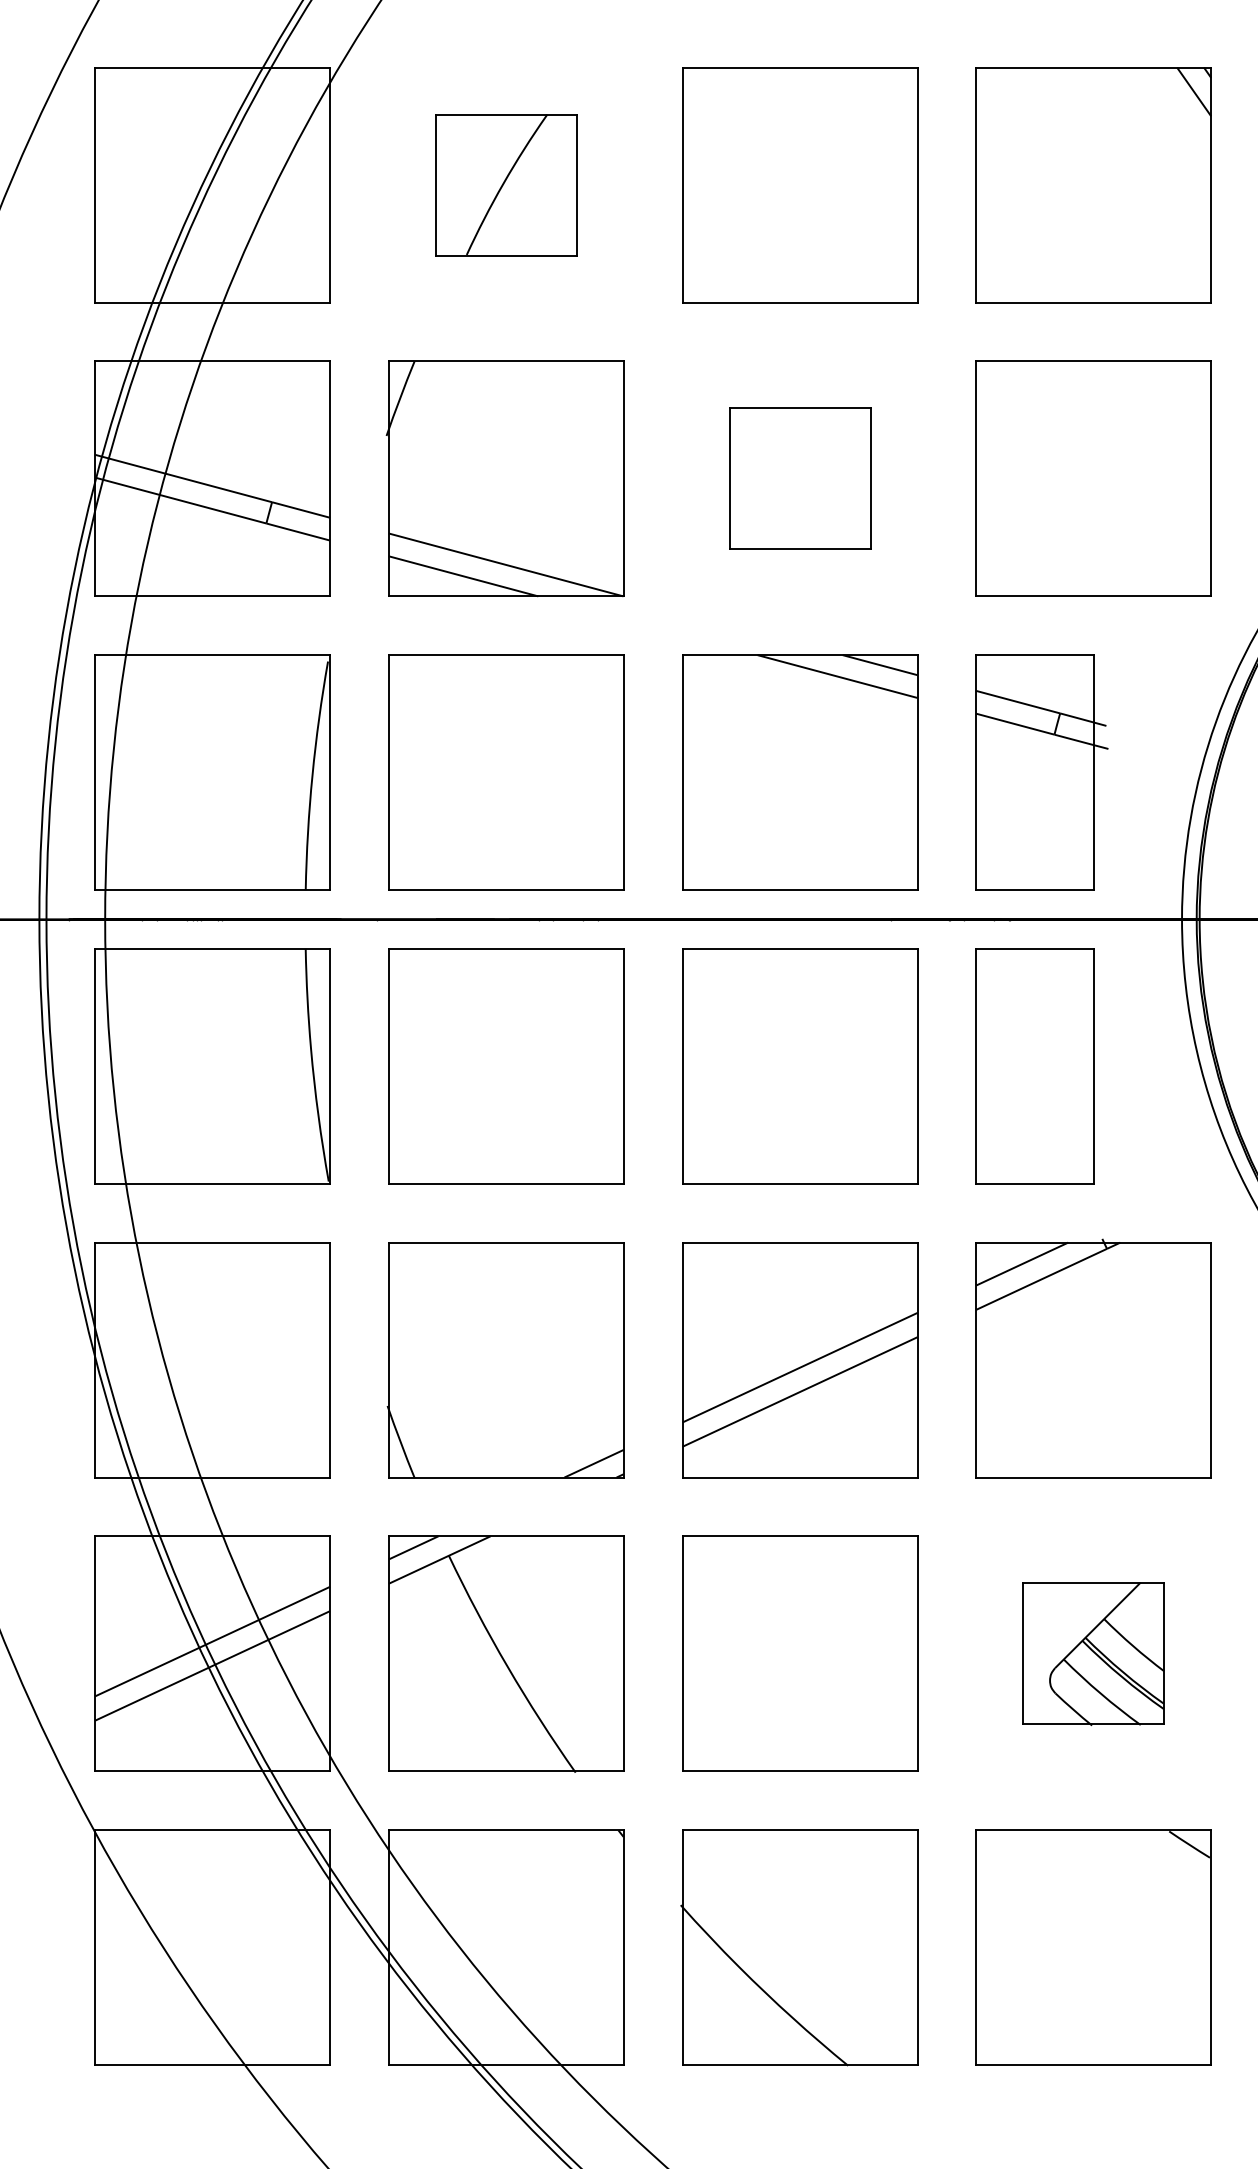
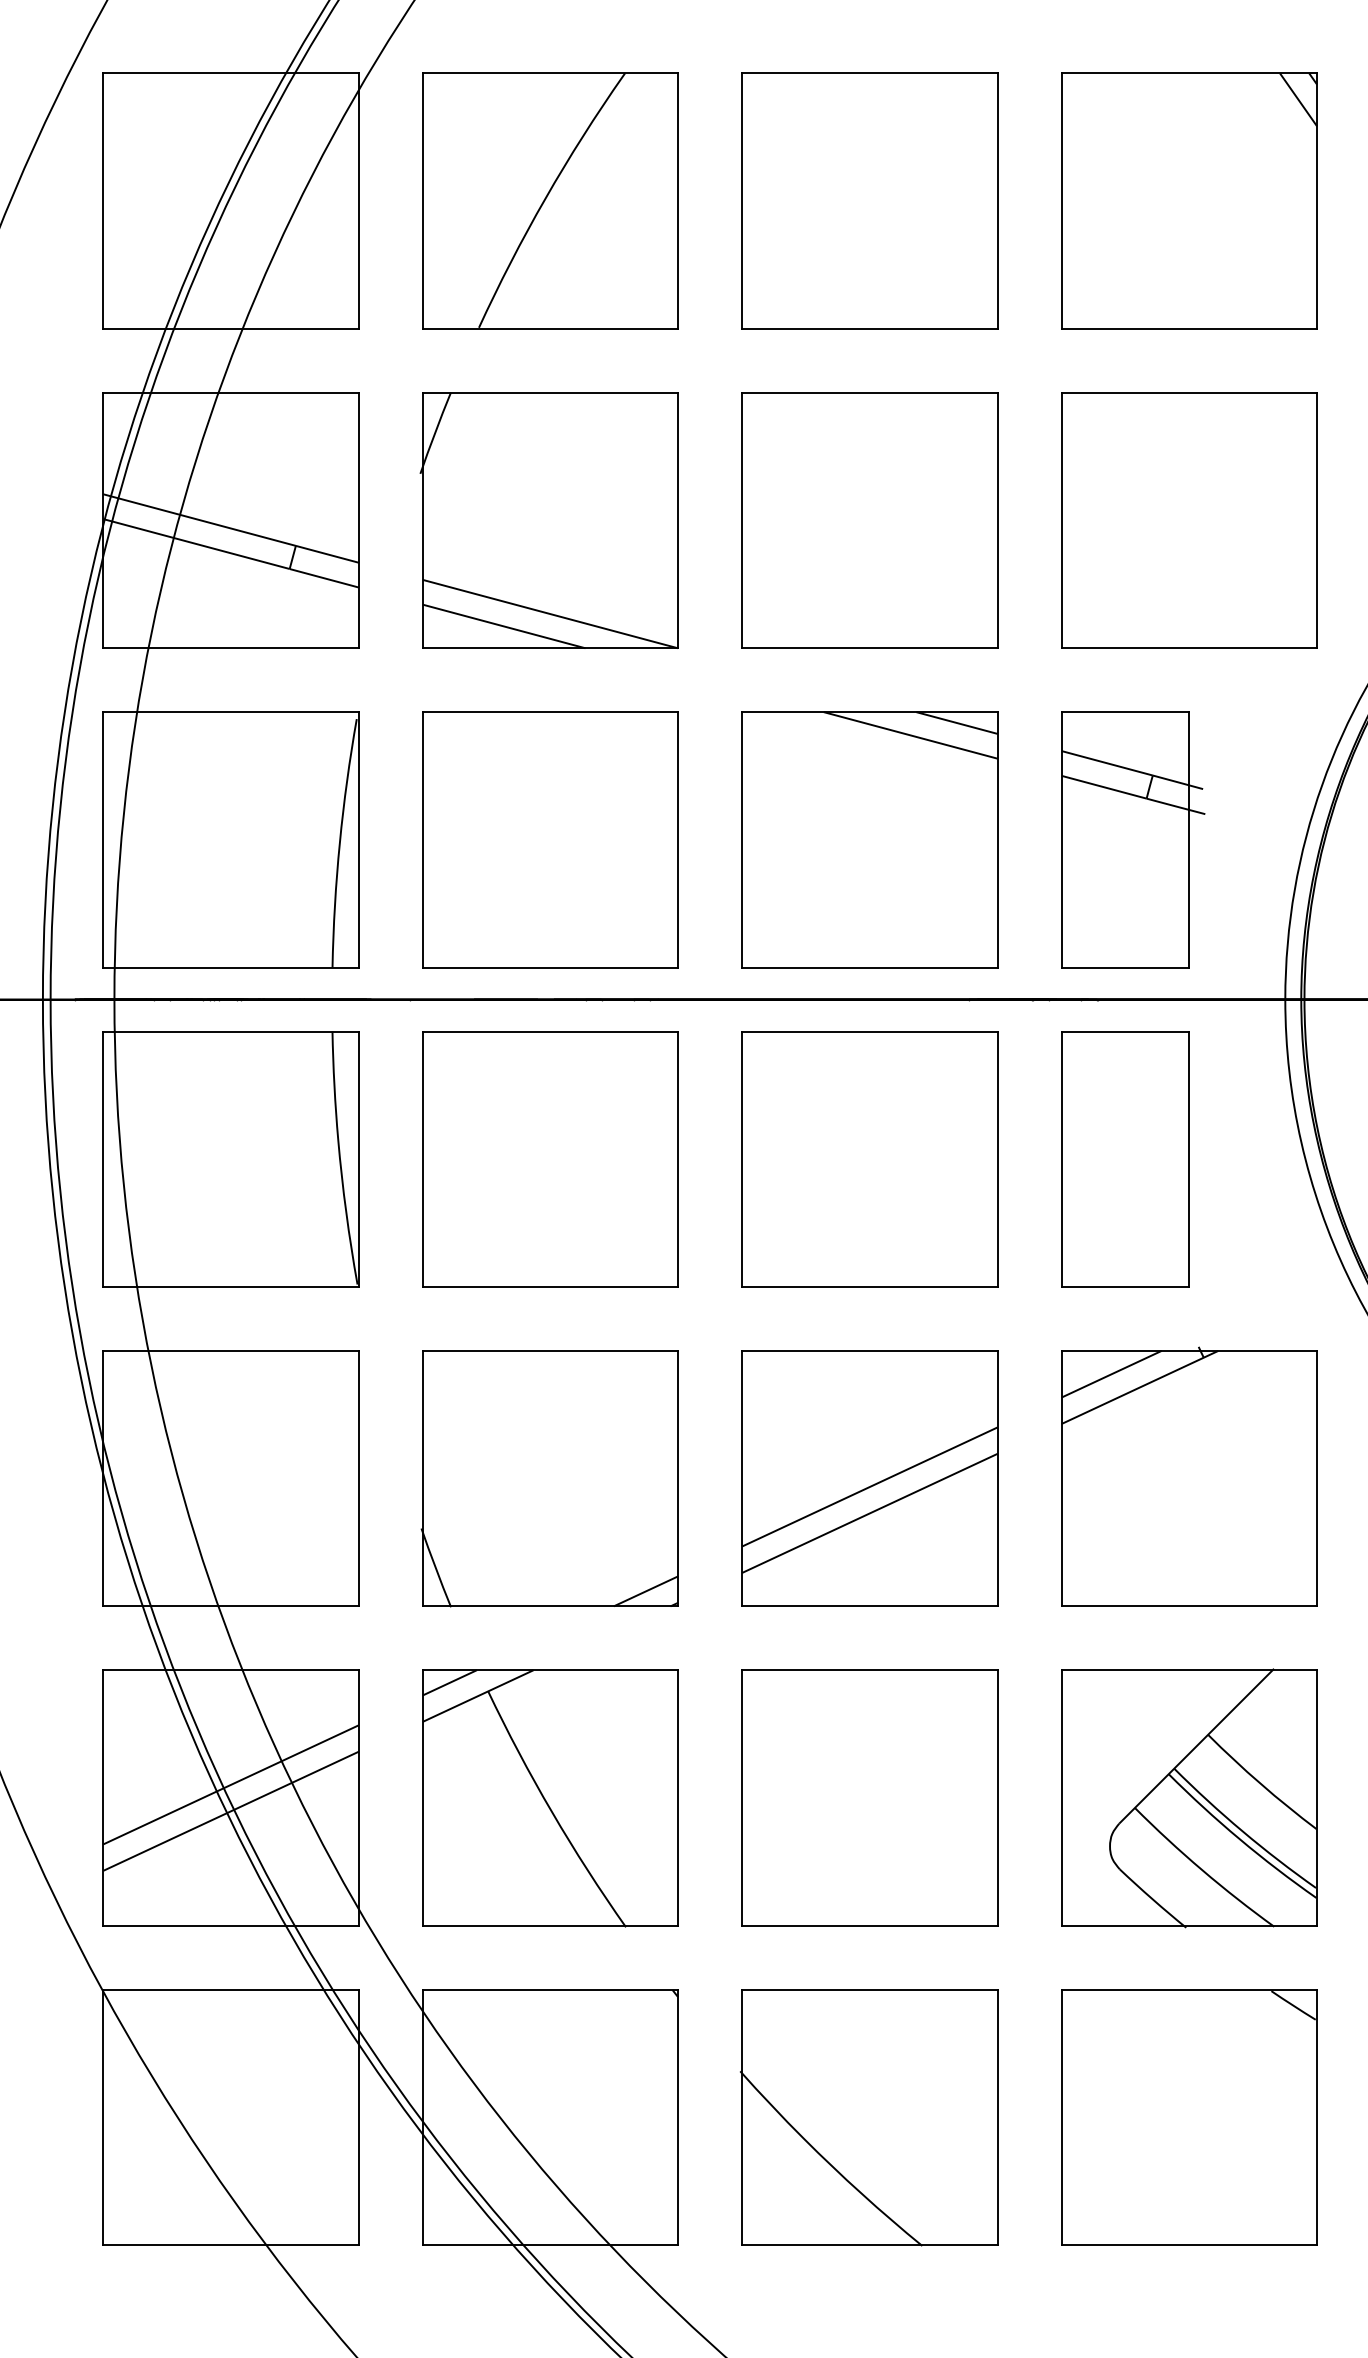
part: (506, 184) -> (550, 200), size x1.67
part: (799, 478) -> (869, 520), size x1.67
part: (1093, 1654) -> (1189, 1798), size x1.67

